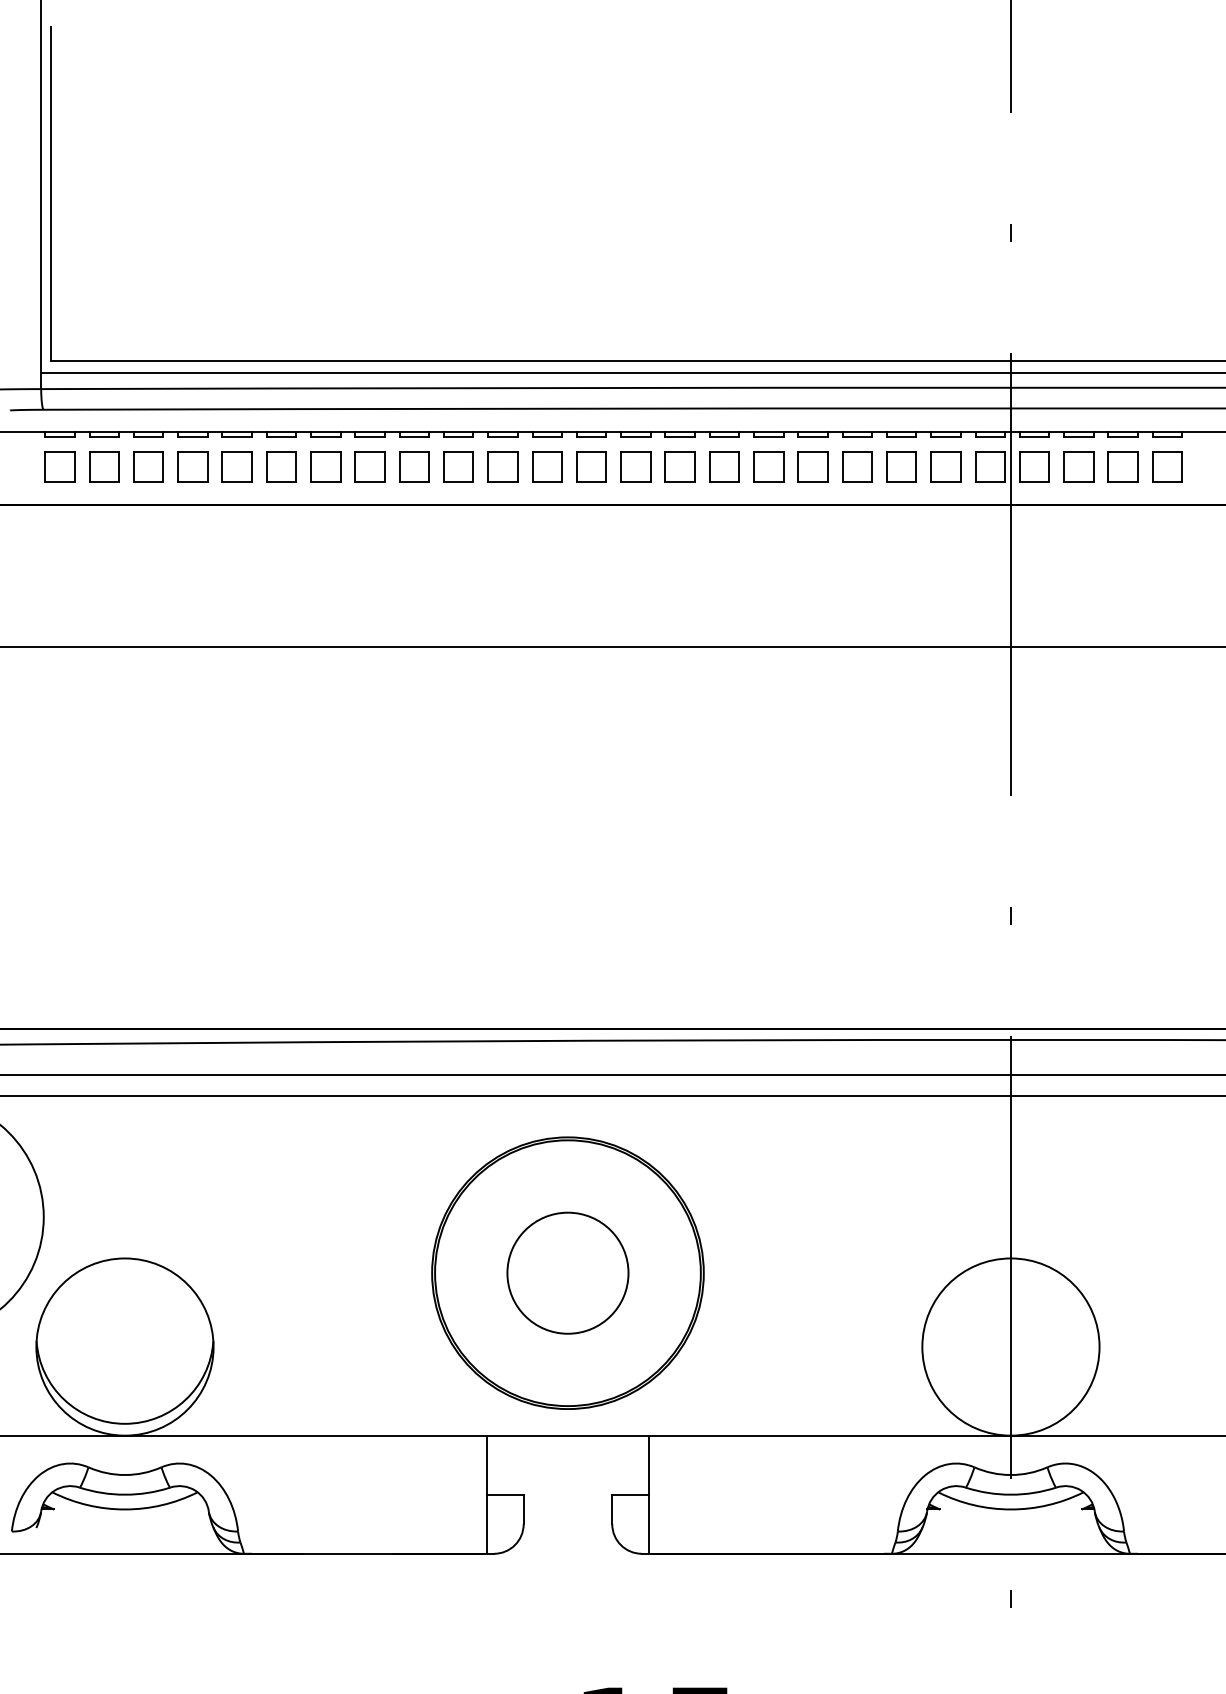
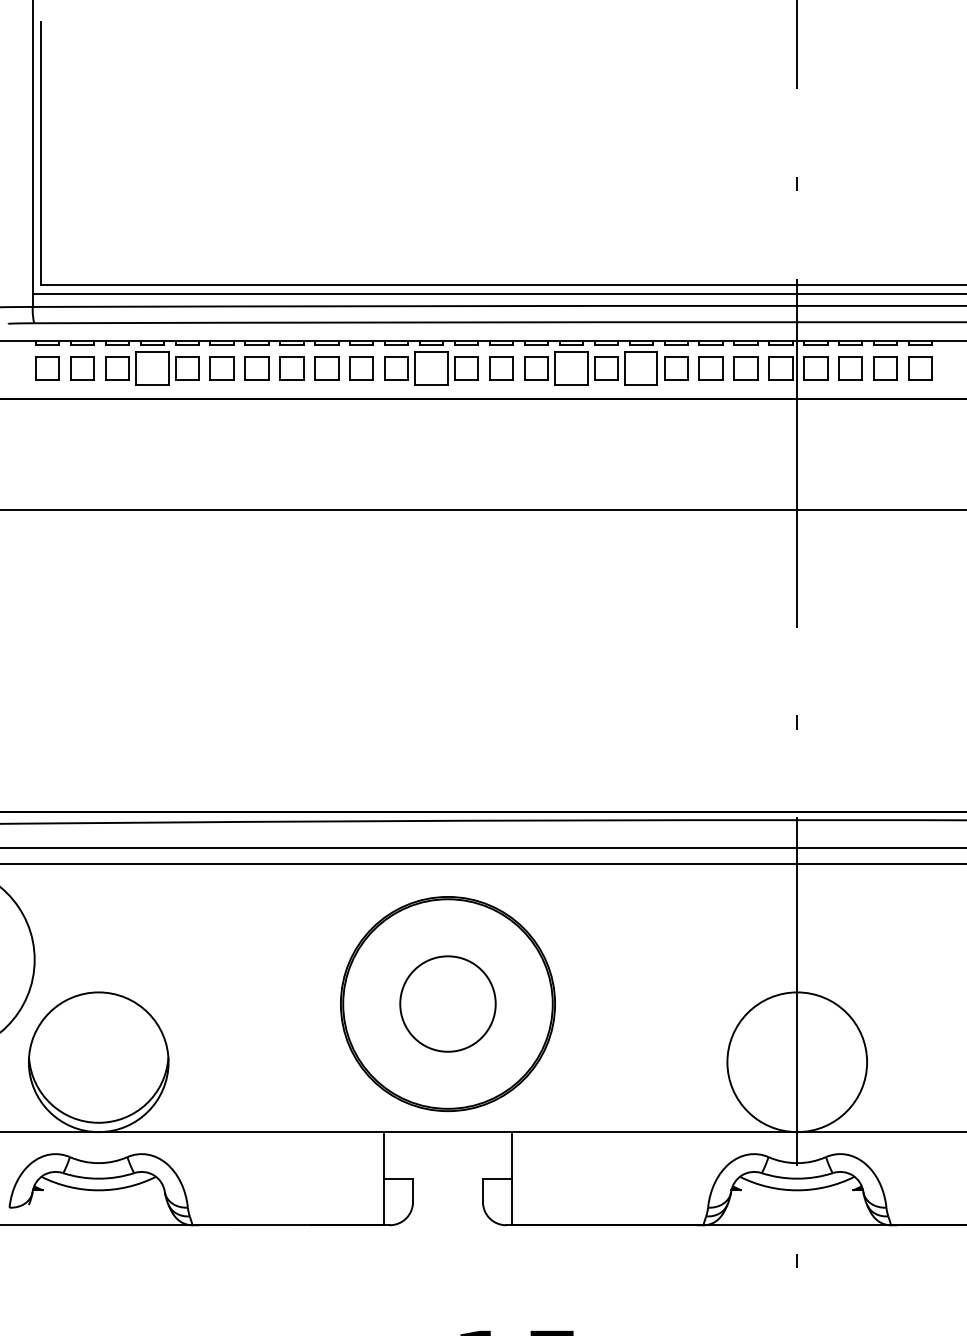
part: (193, 467) -> (152, 368), size x1.4
part: (547, 467) -> (431, 368), size x1.4
part: (724, 467) -> (571, 368), size x1.4
part: (813, 467) -> (641, 368), size x1.4

